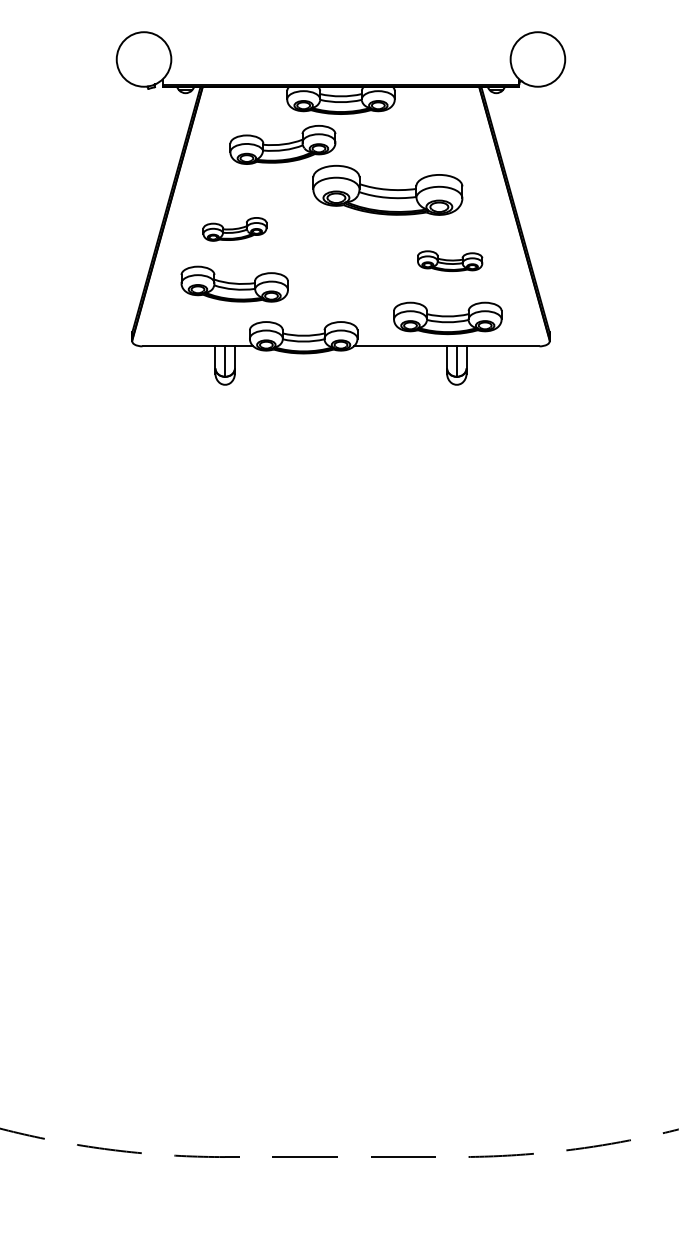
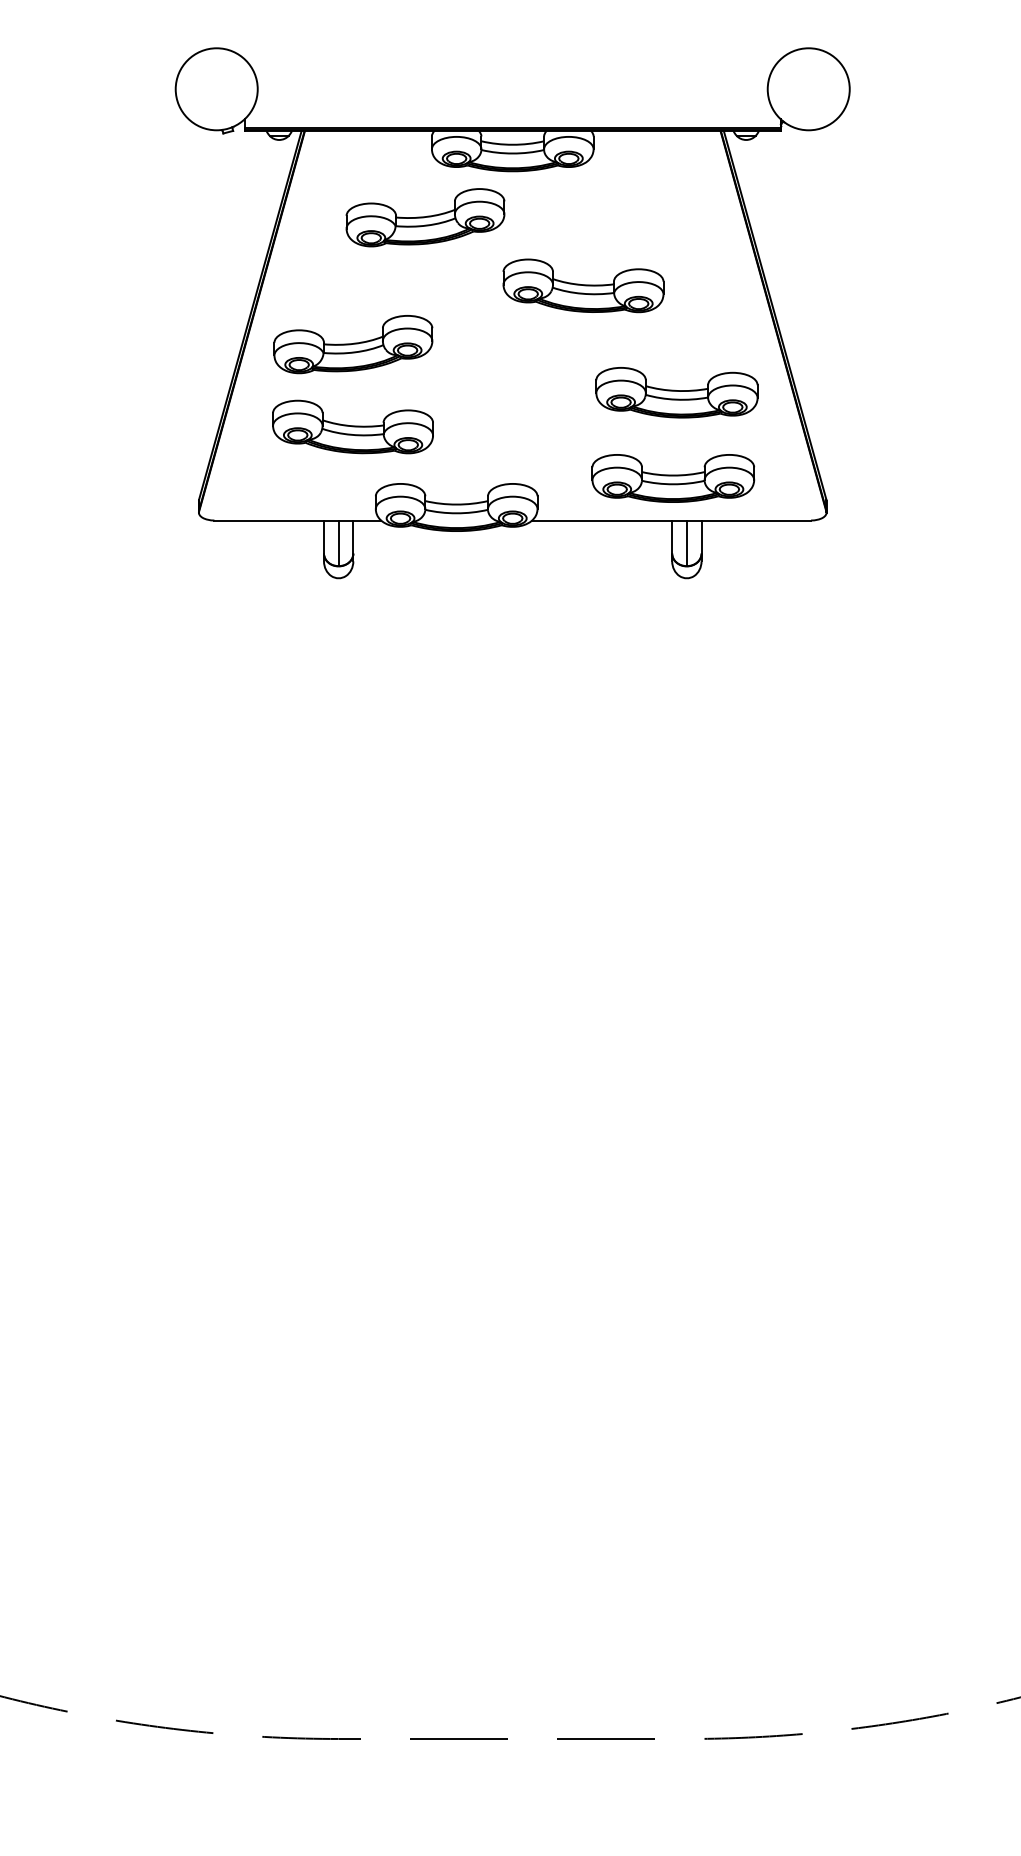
part: (388, 189) -> (584, 284), size x0.71
part: (234, 229) -> (352, 344), size x1.67
part: (449, 260) -> (675, 391), size x1.67

